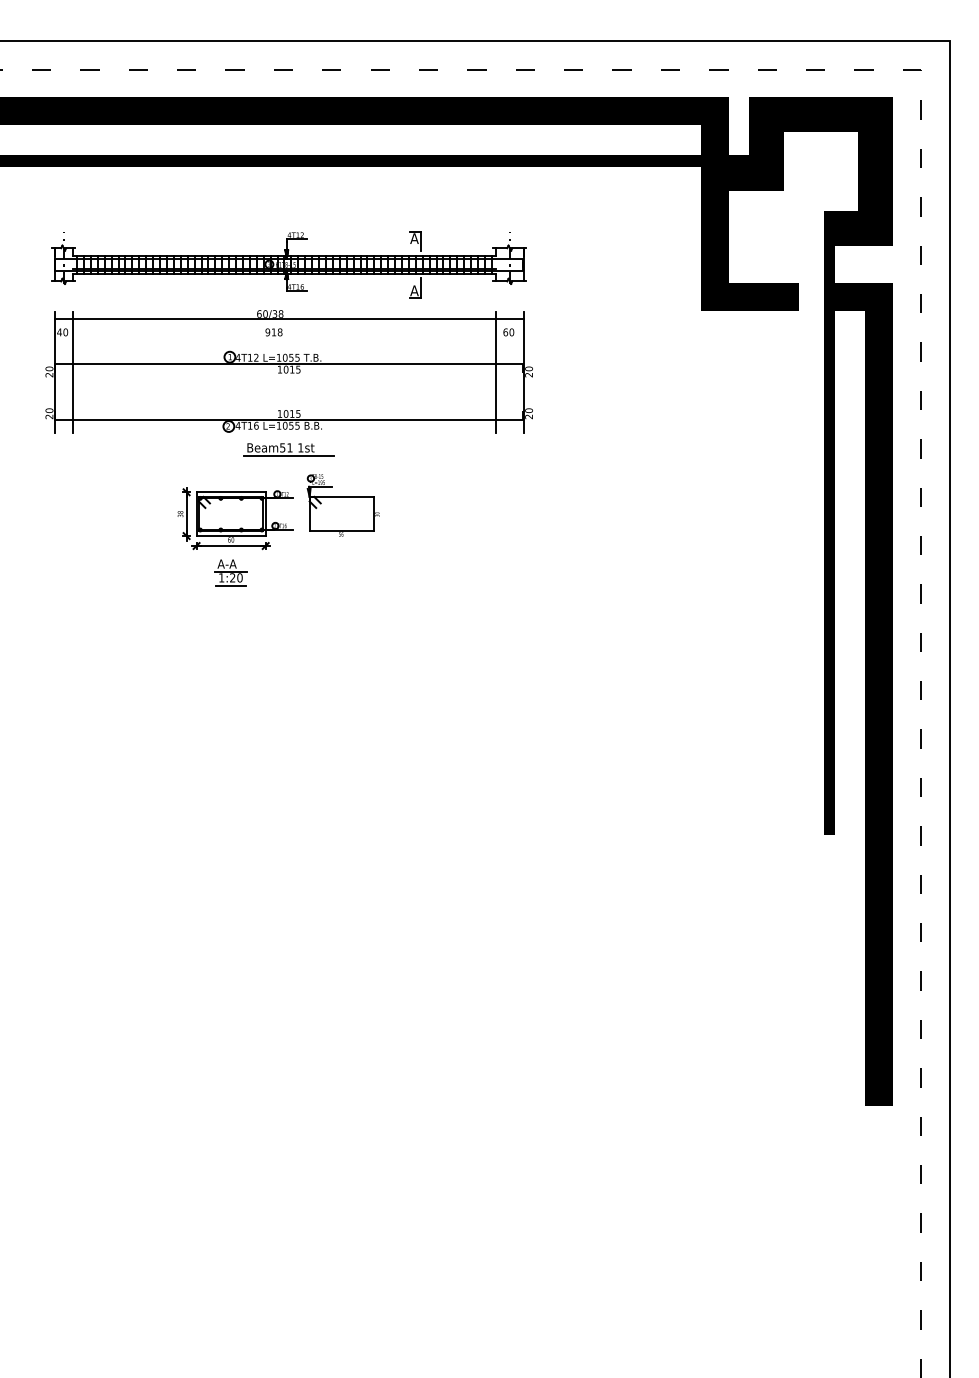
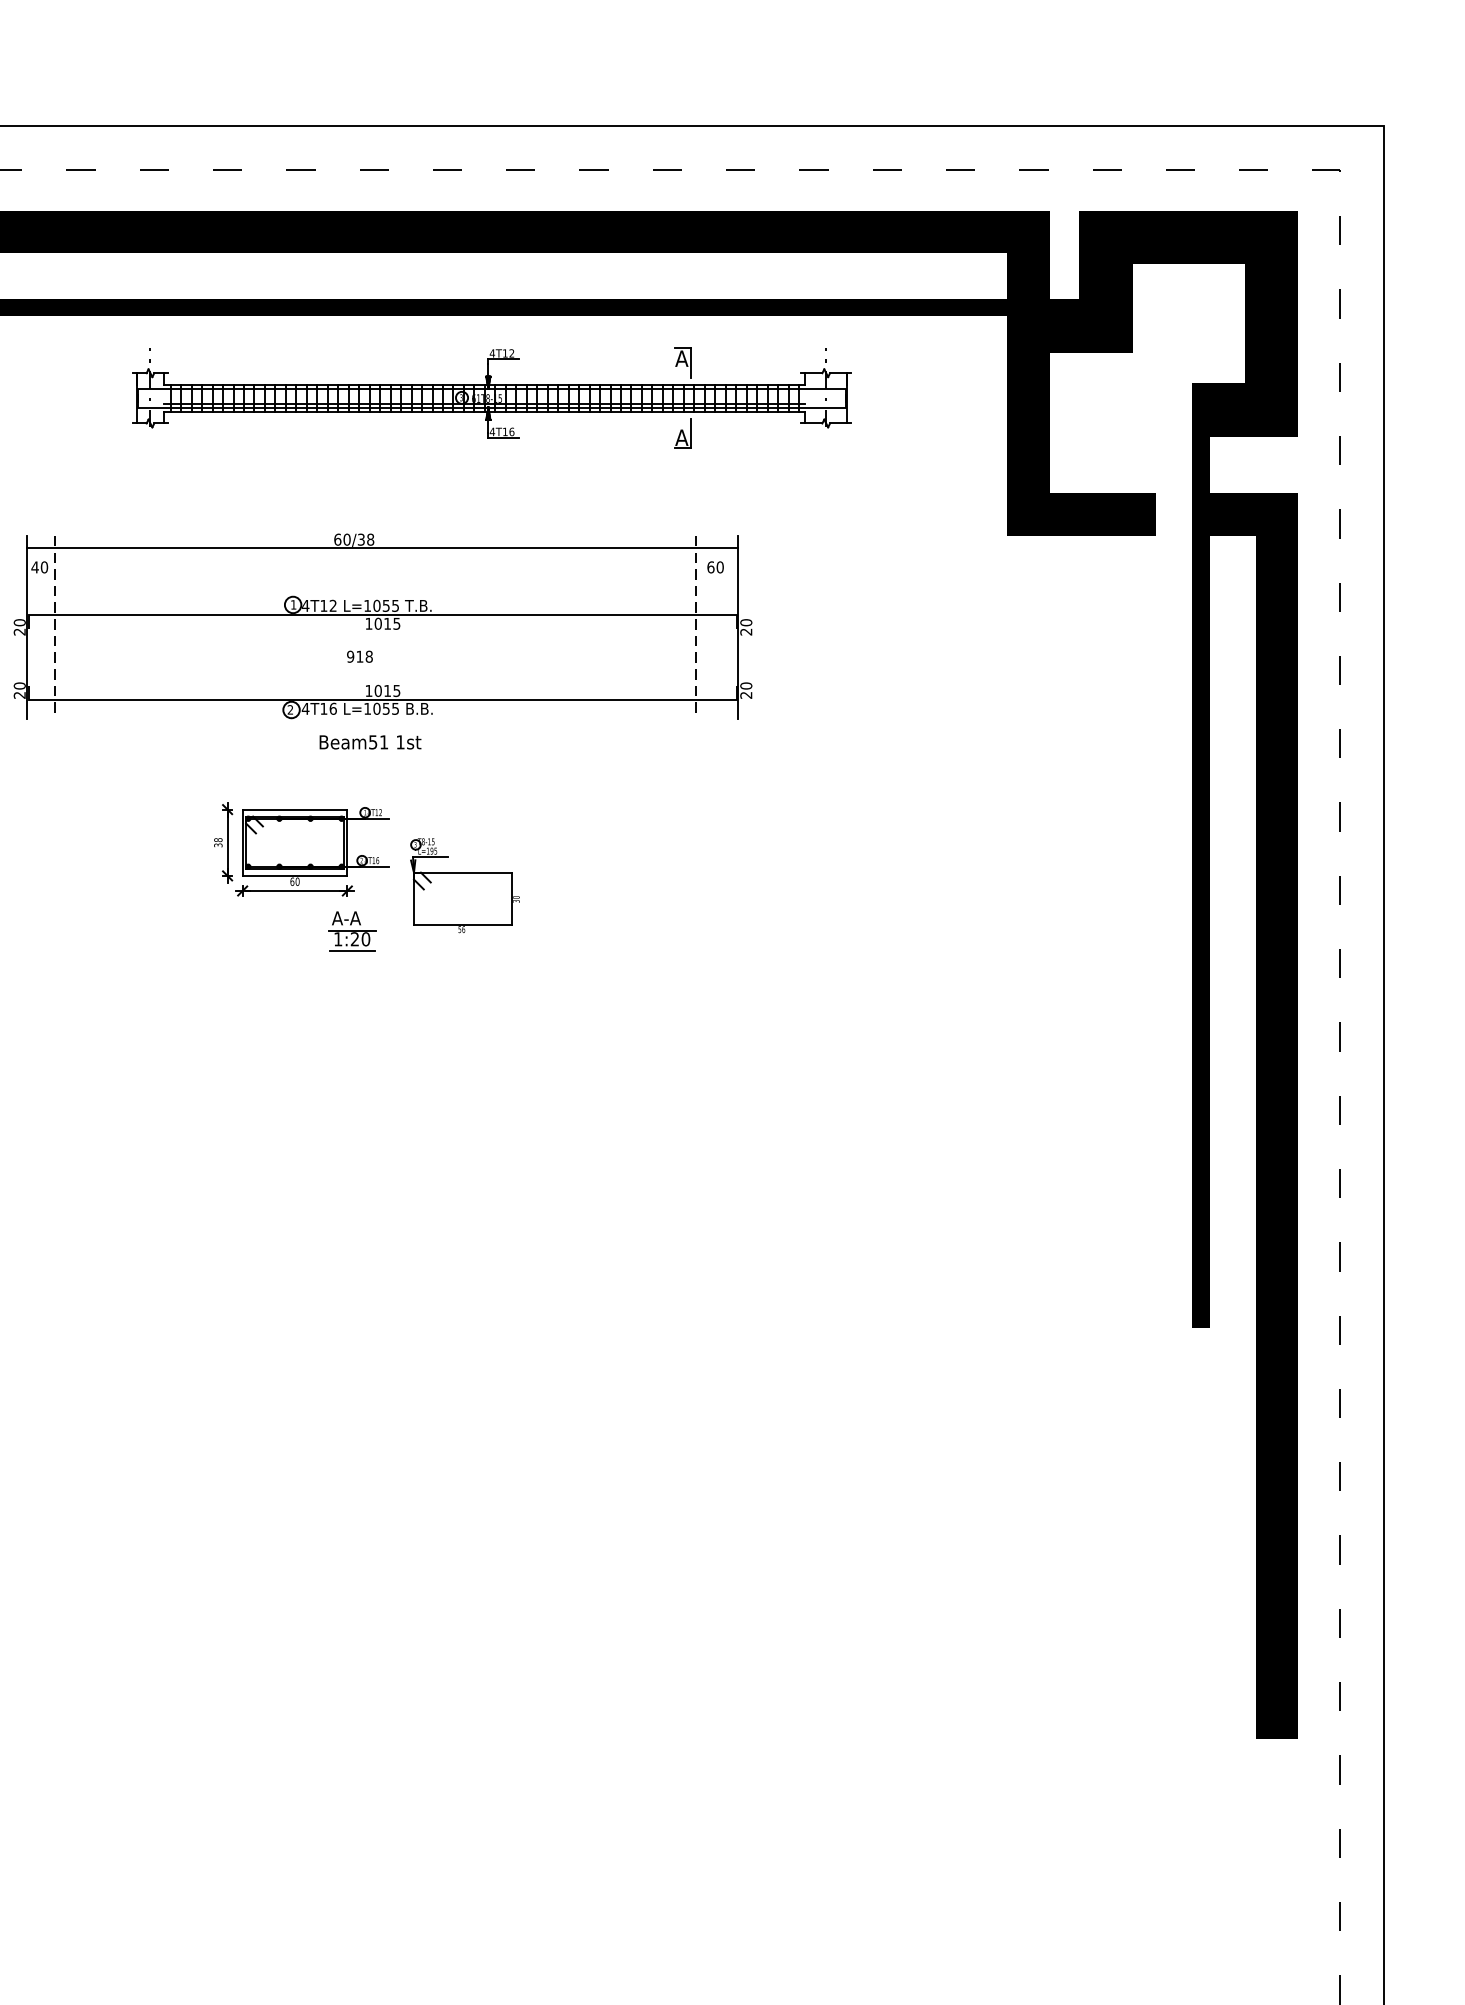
part: (288, 264) -> (490, 397), moved
text: (273, 332) -> (359, 656), moved
line: (72, 372) -> (54, 628), solid -> dashed
line: (496, 372) -> (696, 628), solid -> dashed
line: (289, 455) -> (383, 753), removed
part: (342, 505) -> (463, 885), moved
part: (230, 572) -> (351, 931), moved

